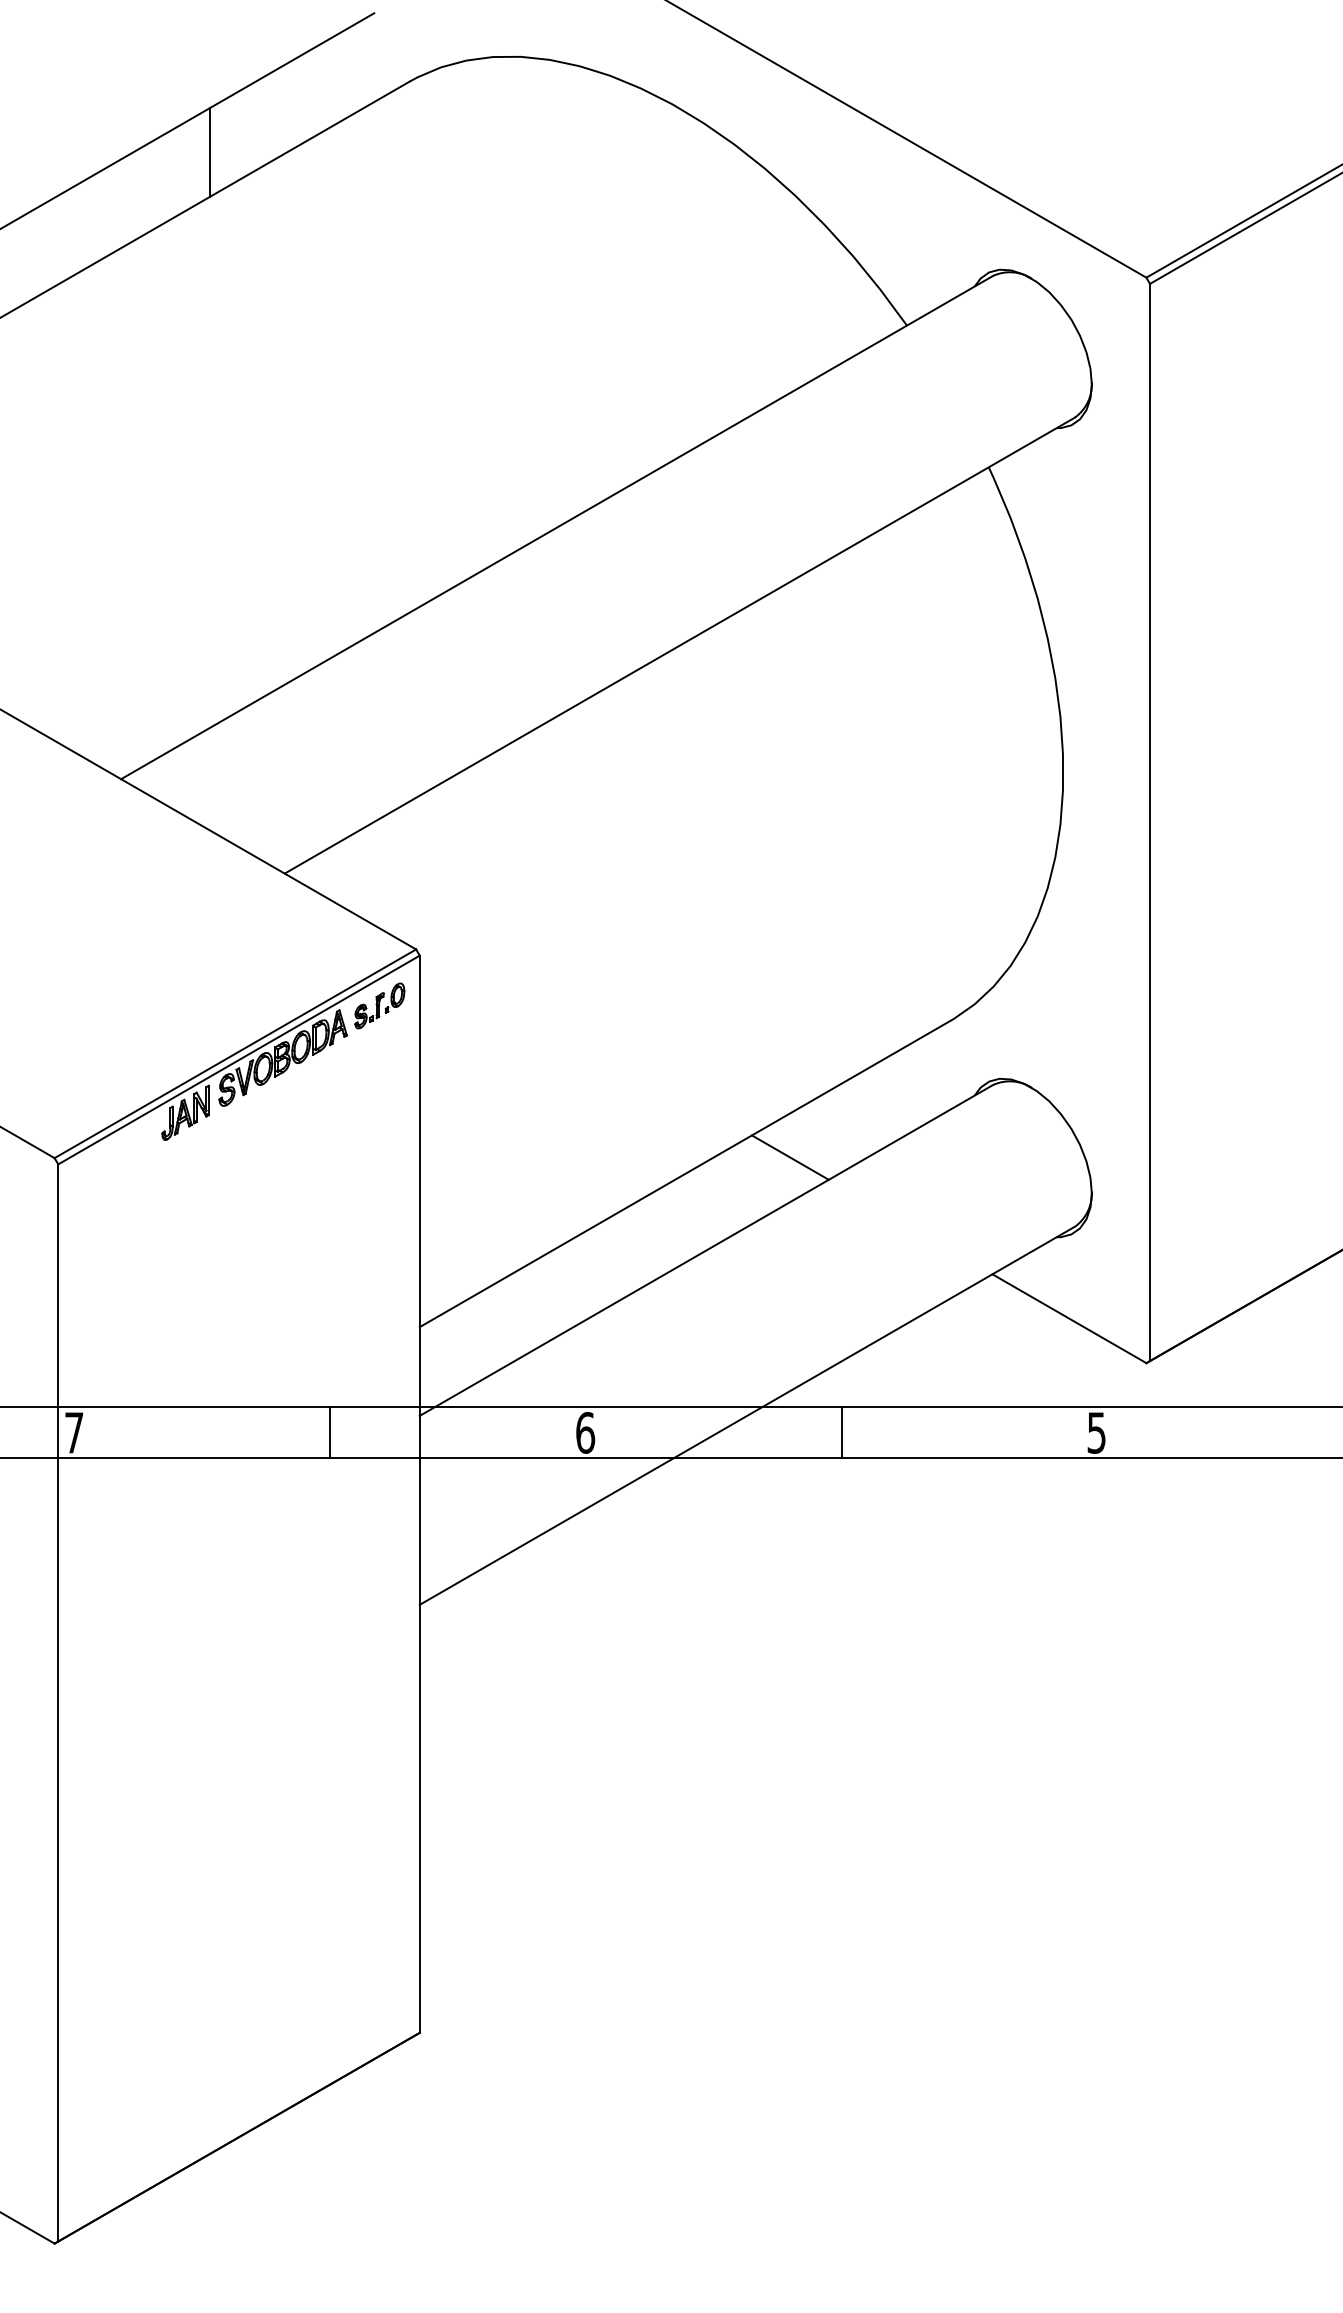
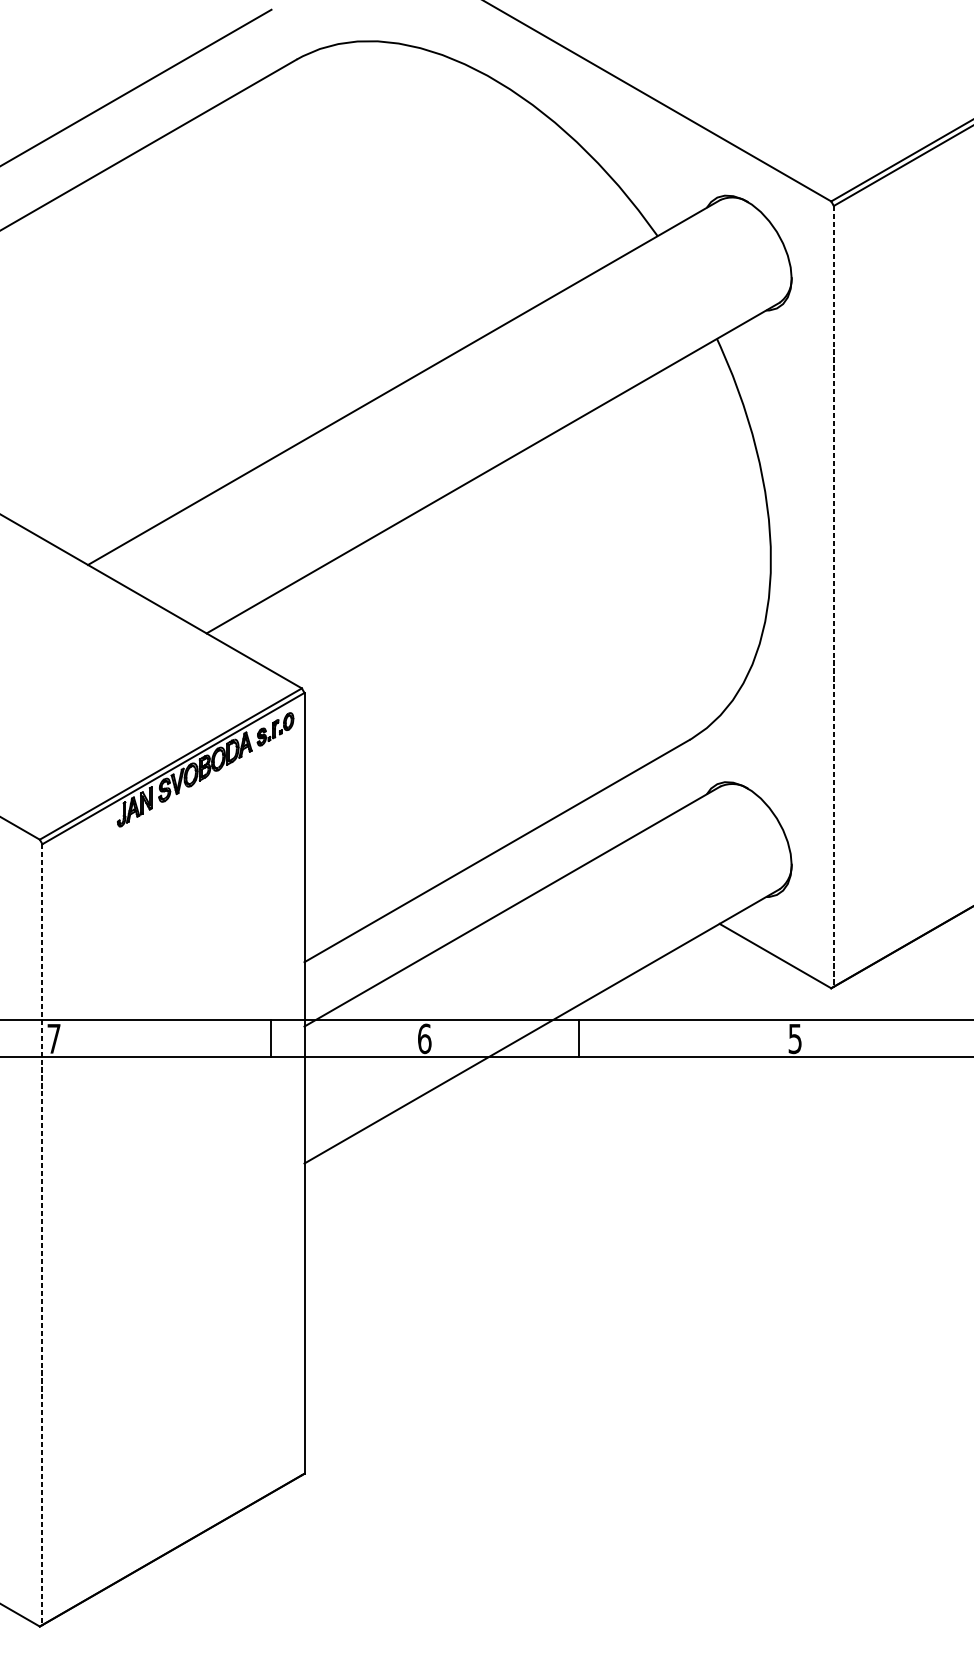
line: (210, 152) -> (152, 110), removed
line: (1150, 822) -> (834, 596), solid -> dashed
line: (789, 1157) -> (572, 839), removed
line: (330, 1432) -> (270, 1038), moved
line: (841, 1432) -> (579, 1038), moved
line: (58, 1702) -> (42, 1234), solid -> dashed

